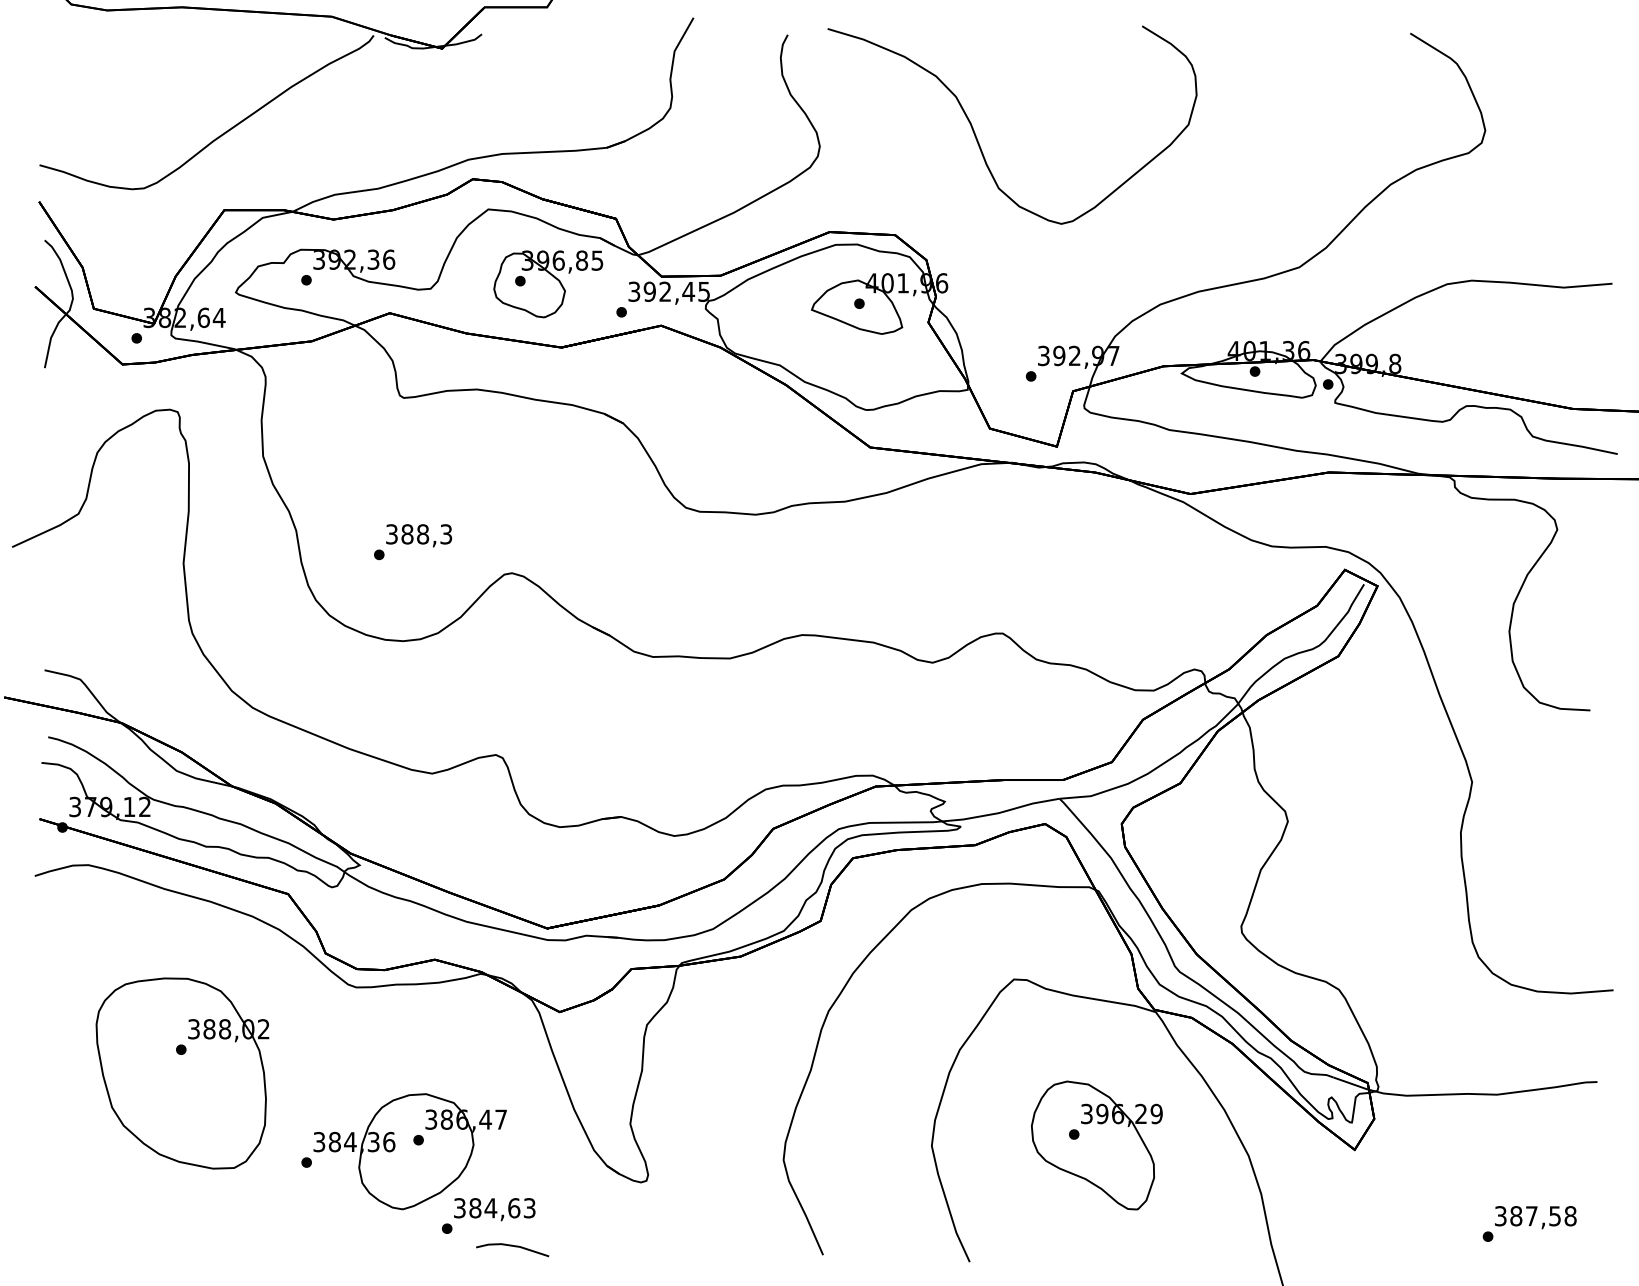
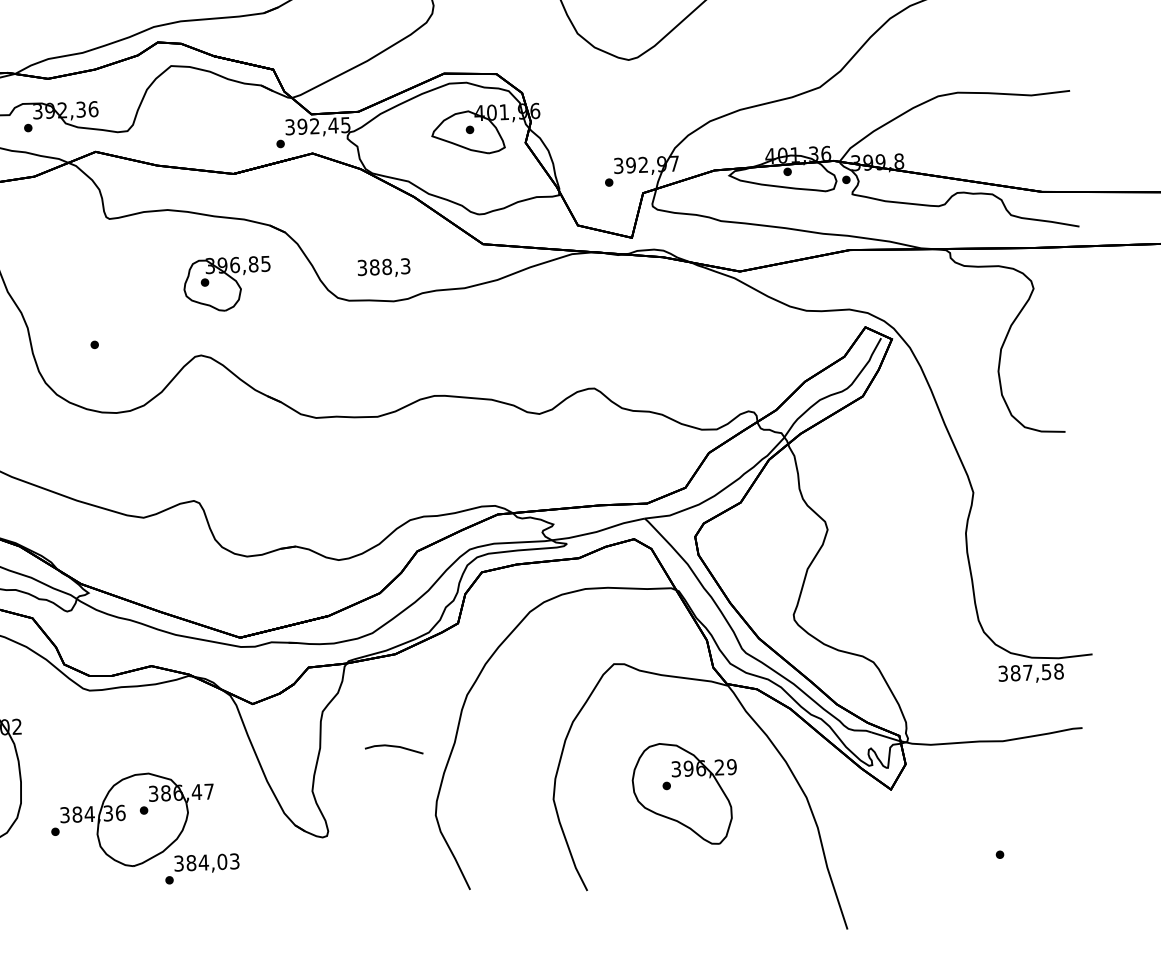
part: (548, 284) -> (227, 284), moved
text: (419, 535) -> (384, 267), moved
text: (514, 1208) -> (222, 862), 384,63 -> 384,03
text: (1535, 1217) -> (1030, 673), moved
line: (512, 1246) -> (393, 746), moved

